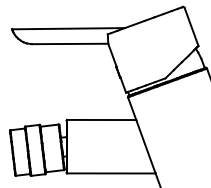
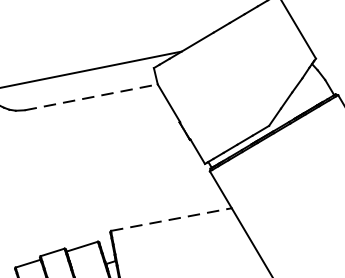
line: (70, 43) -> (91, 96), solid -> dashed
line: (101, 119) -> (170, 218), solid -> dashed

